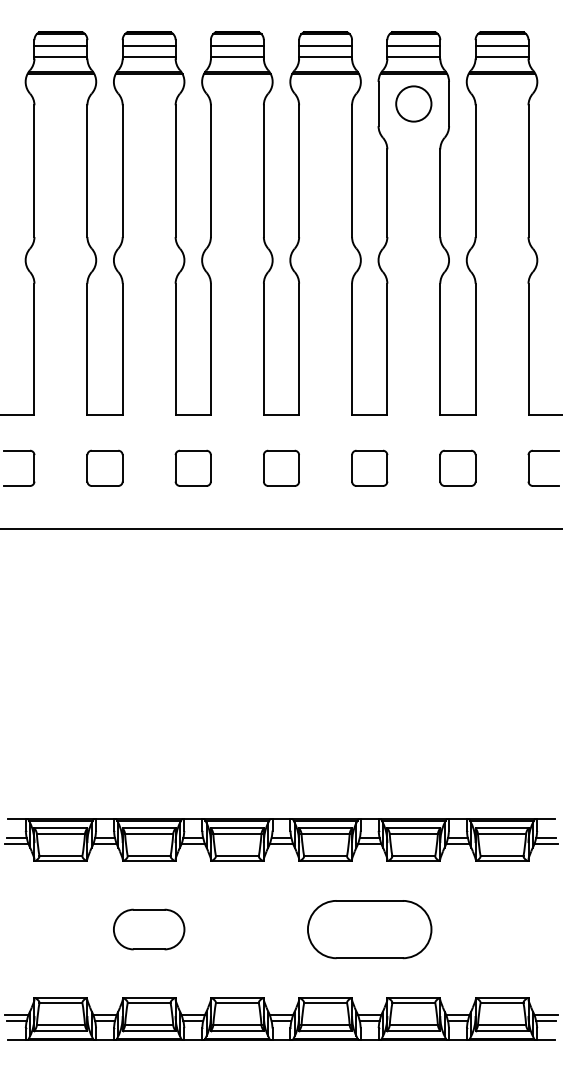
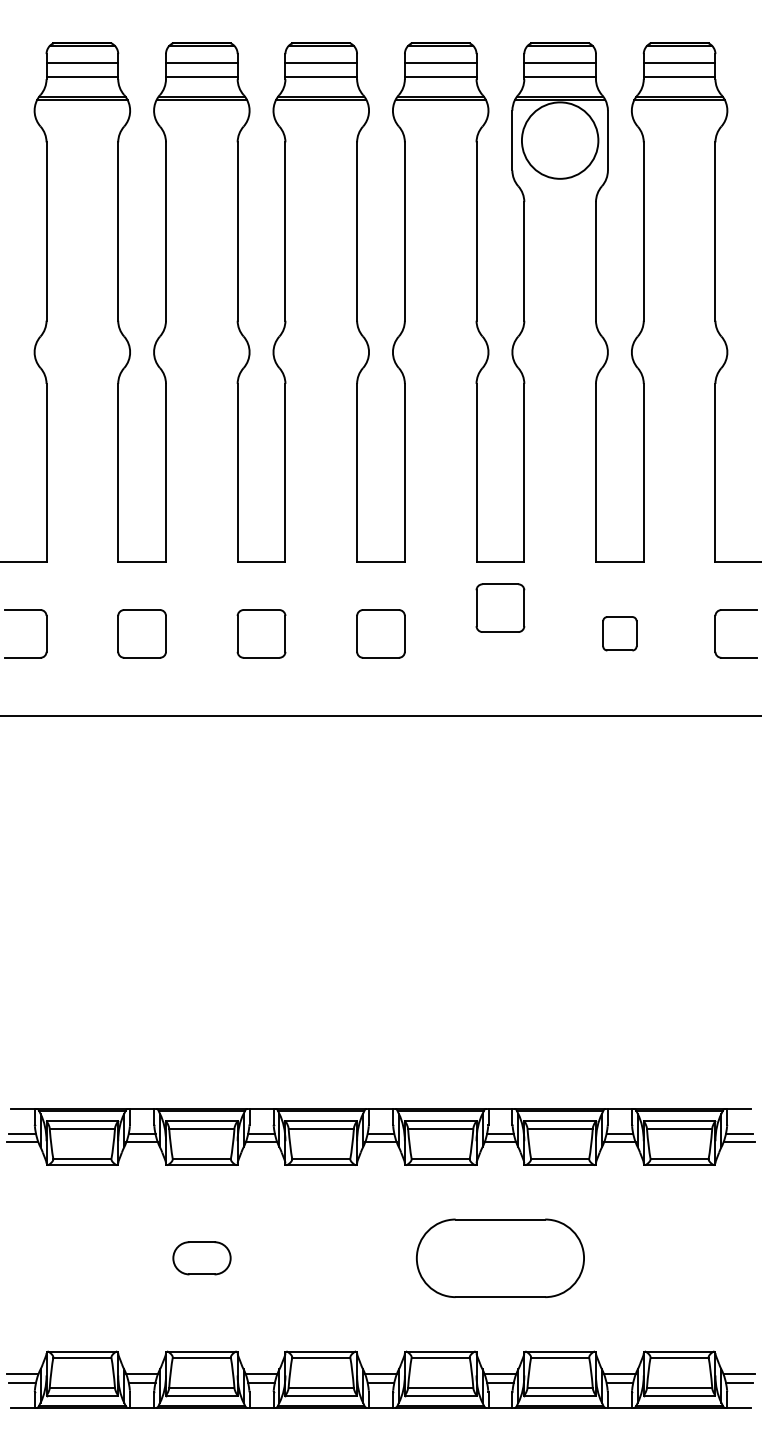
circle: (413, 103) -> (559, 139), size x1.6
part: (369, 467) -> (500, 607), moved
part: (457, 467) -> (619, 632), size x0.7
part: (149, 929) -> (202, 1258), size x0.6

